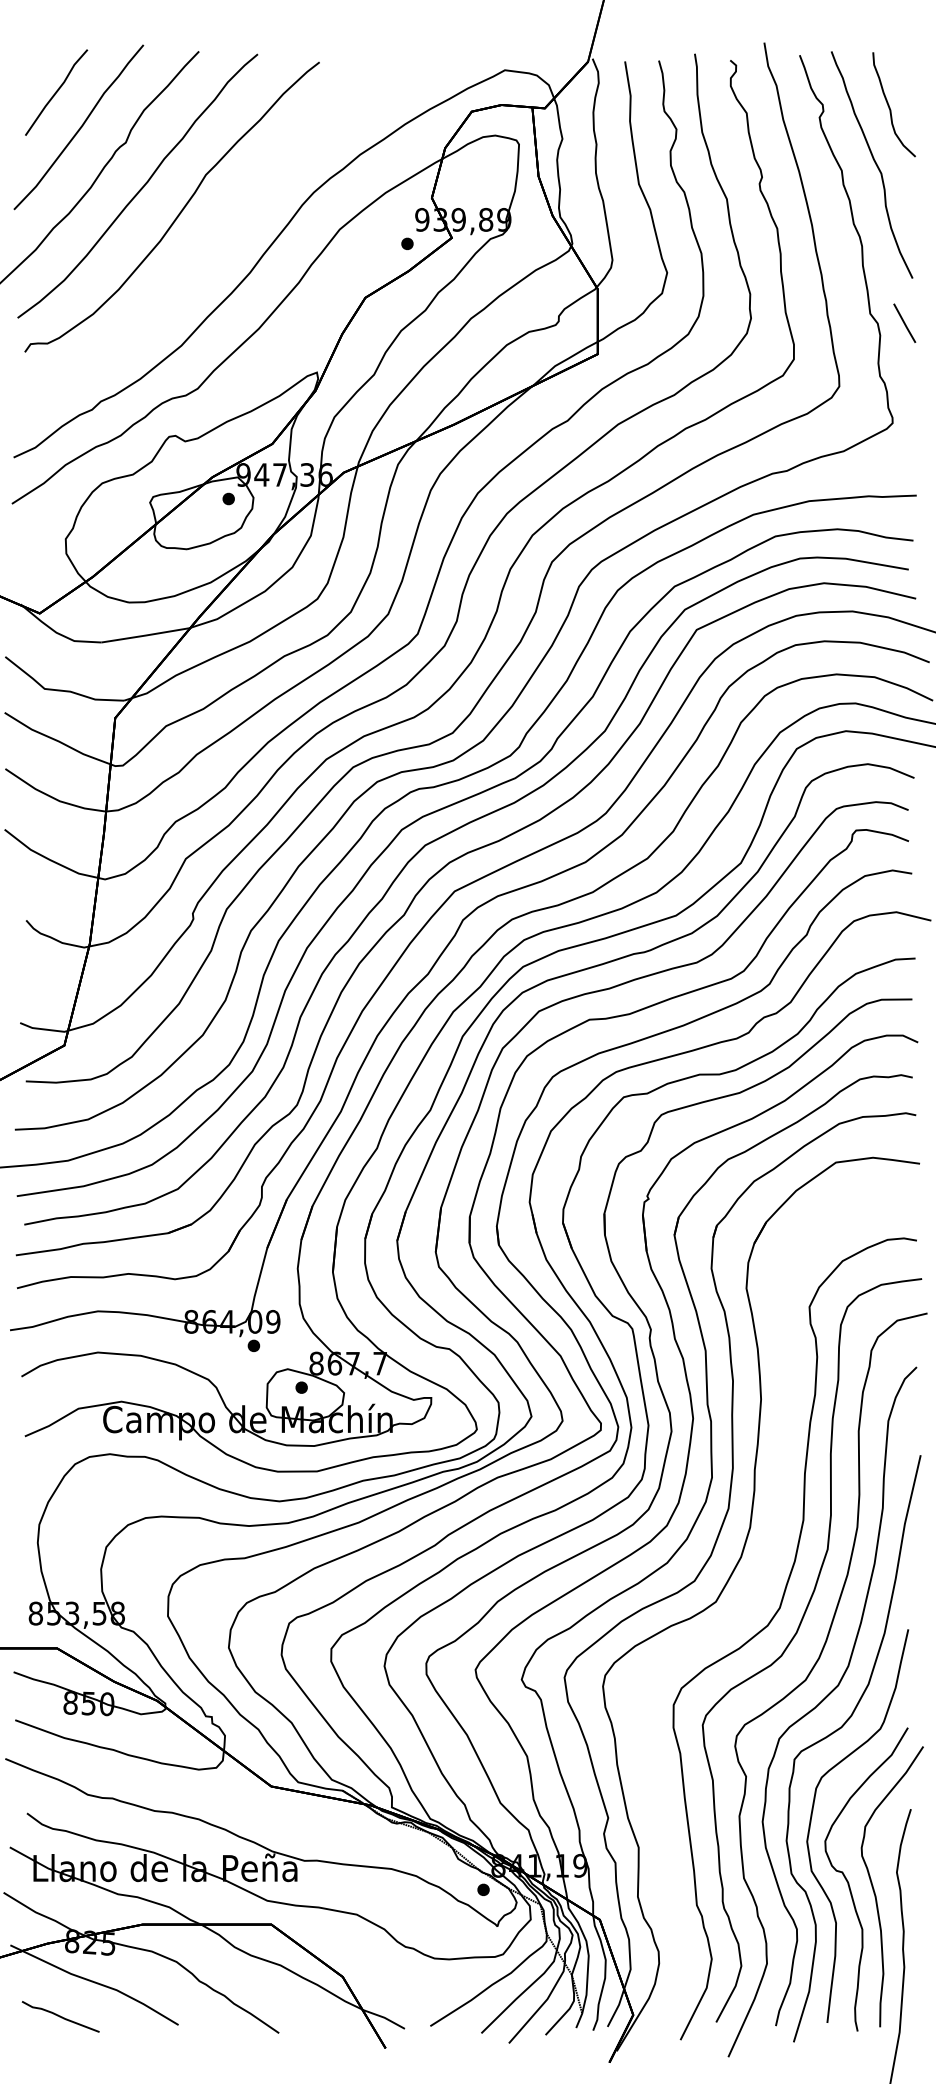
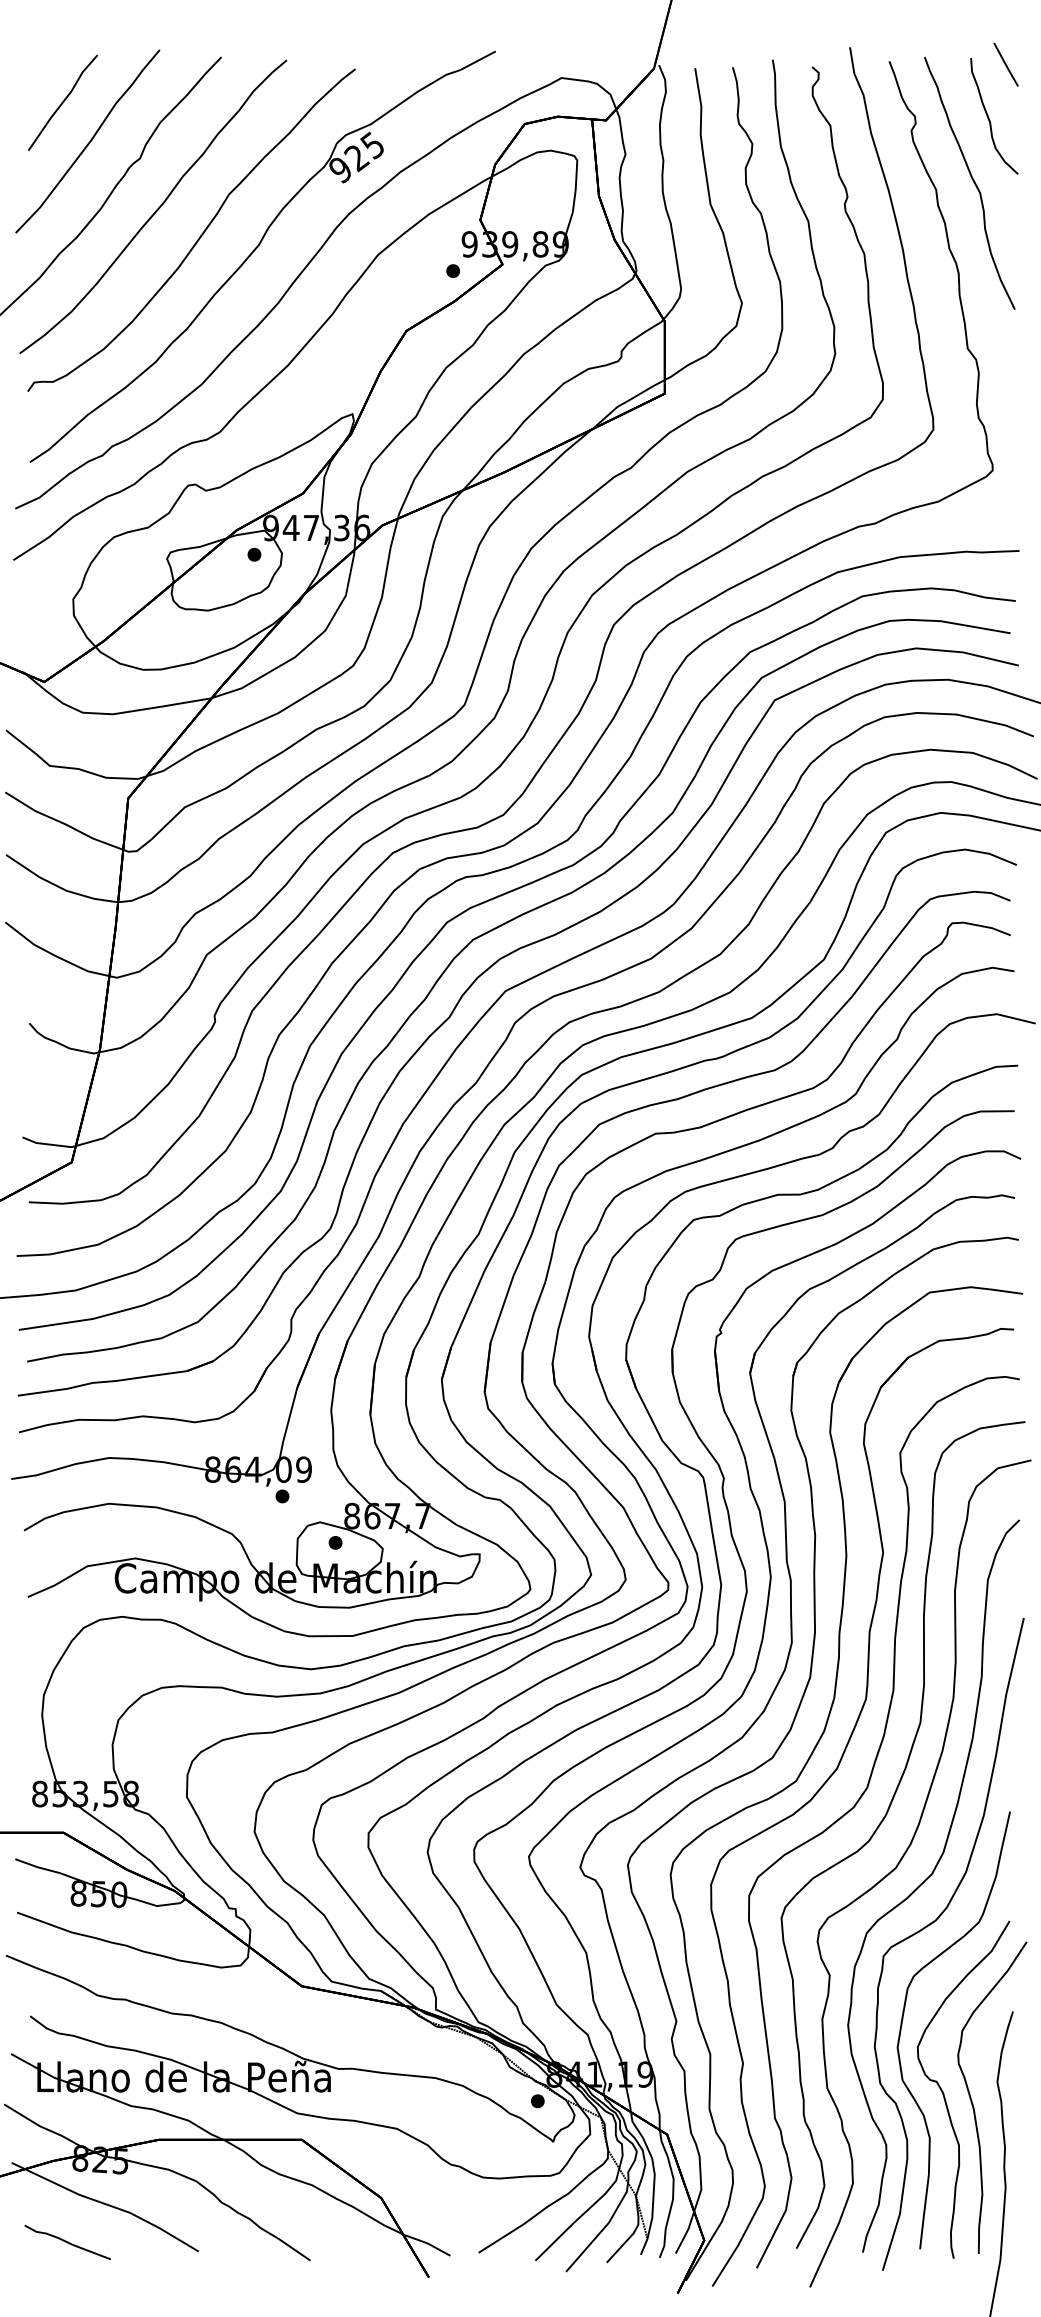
part: (230, 224) -> (256, 249), added
line: (904, 322) -> (1005, 63), moved
part: (744, 1602) -> (827, 1781), added

